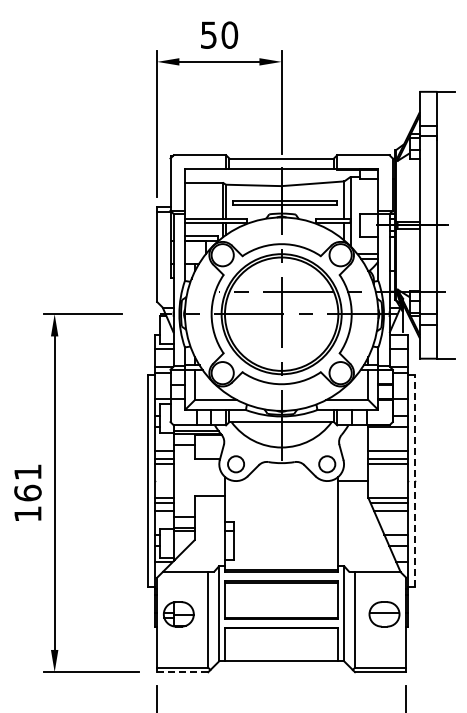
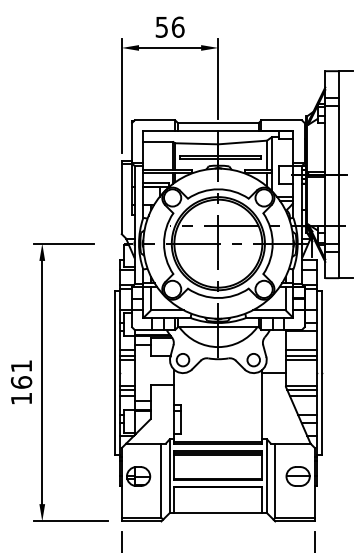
text: (229, 34) -> (177, 26), 50 -> 56
line: (415, 480) -> (322, 372), dashed -> solid
line: (281, 586) -> (218, 454), added
line: (182, 672) -> (141, 521), dashed -> solid

